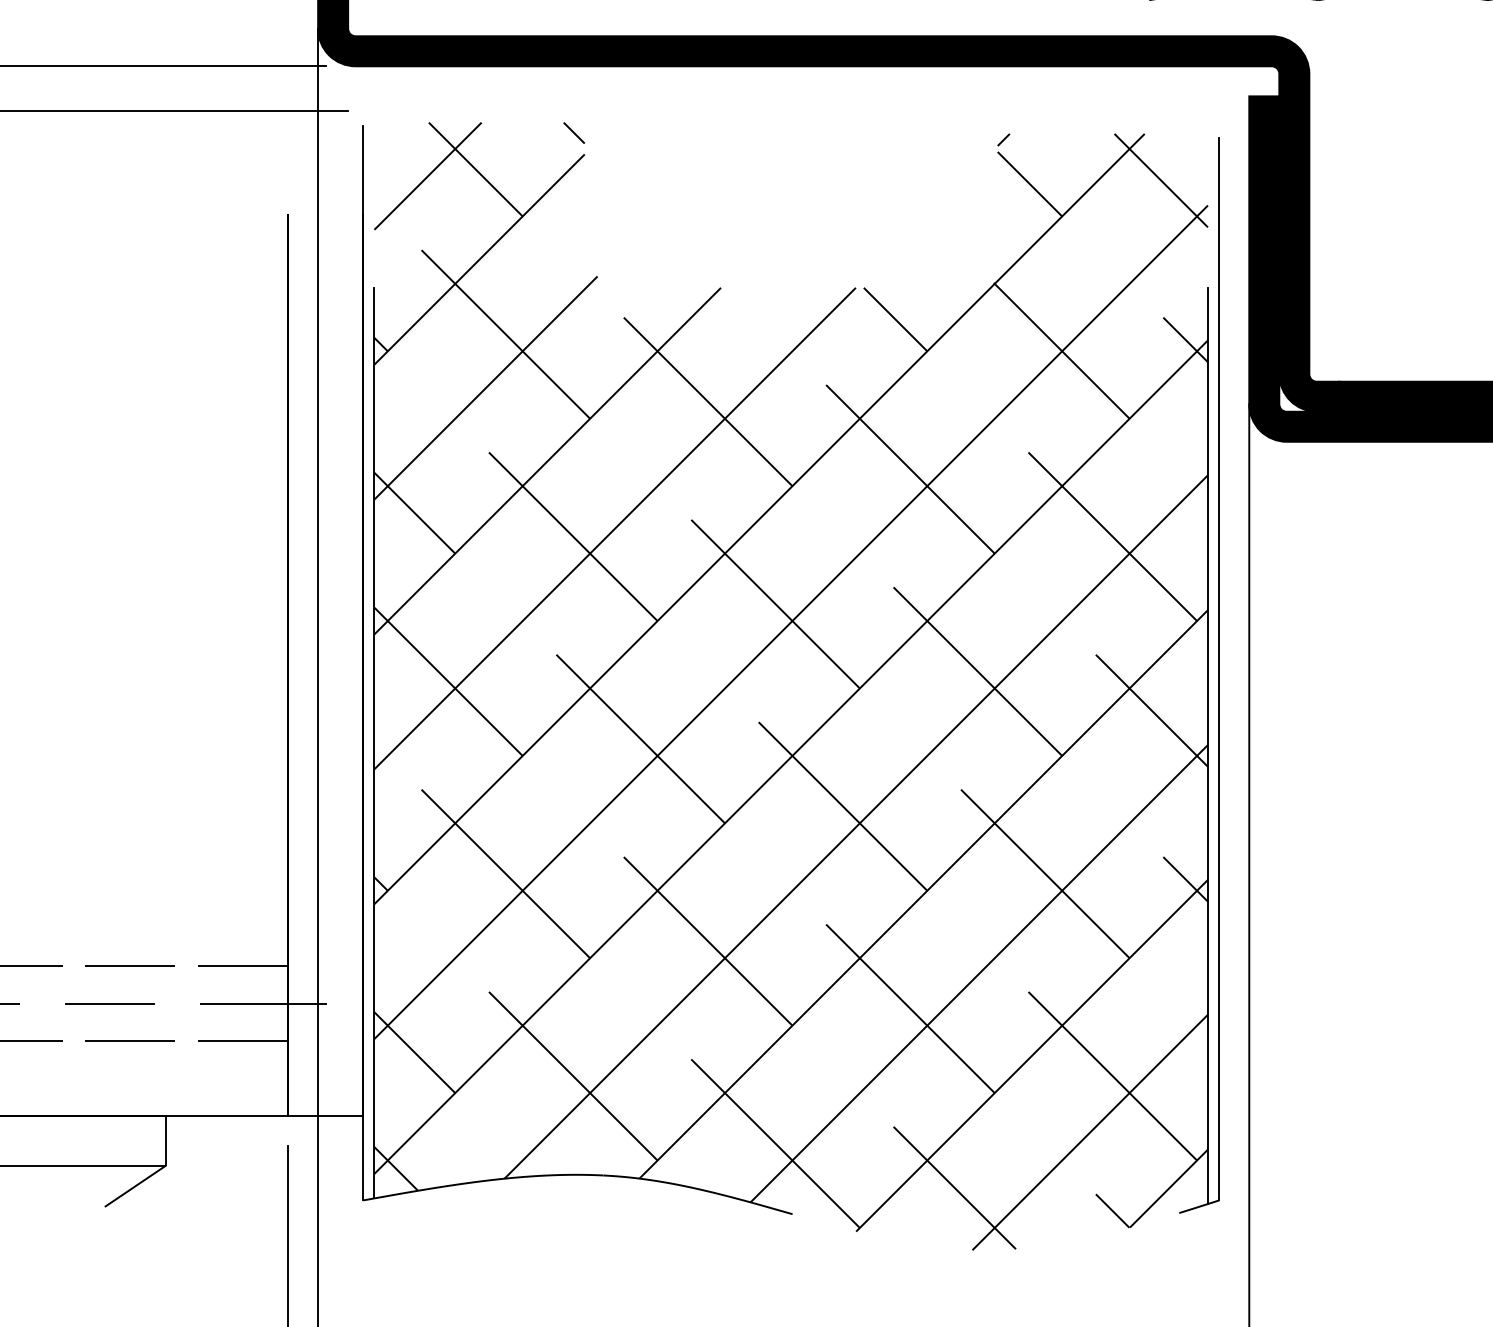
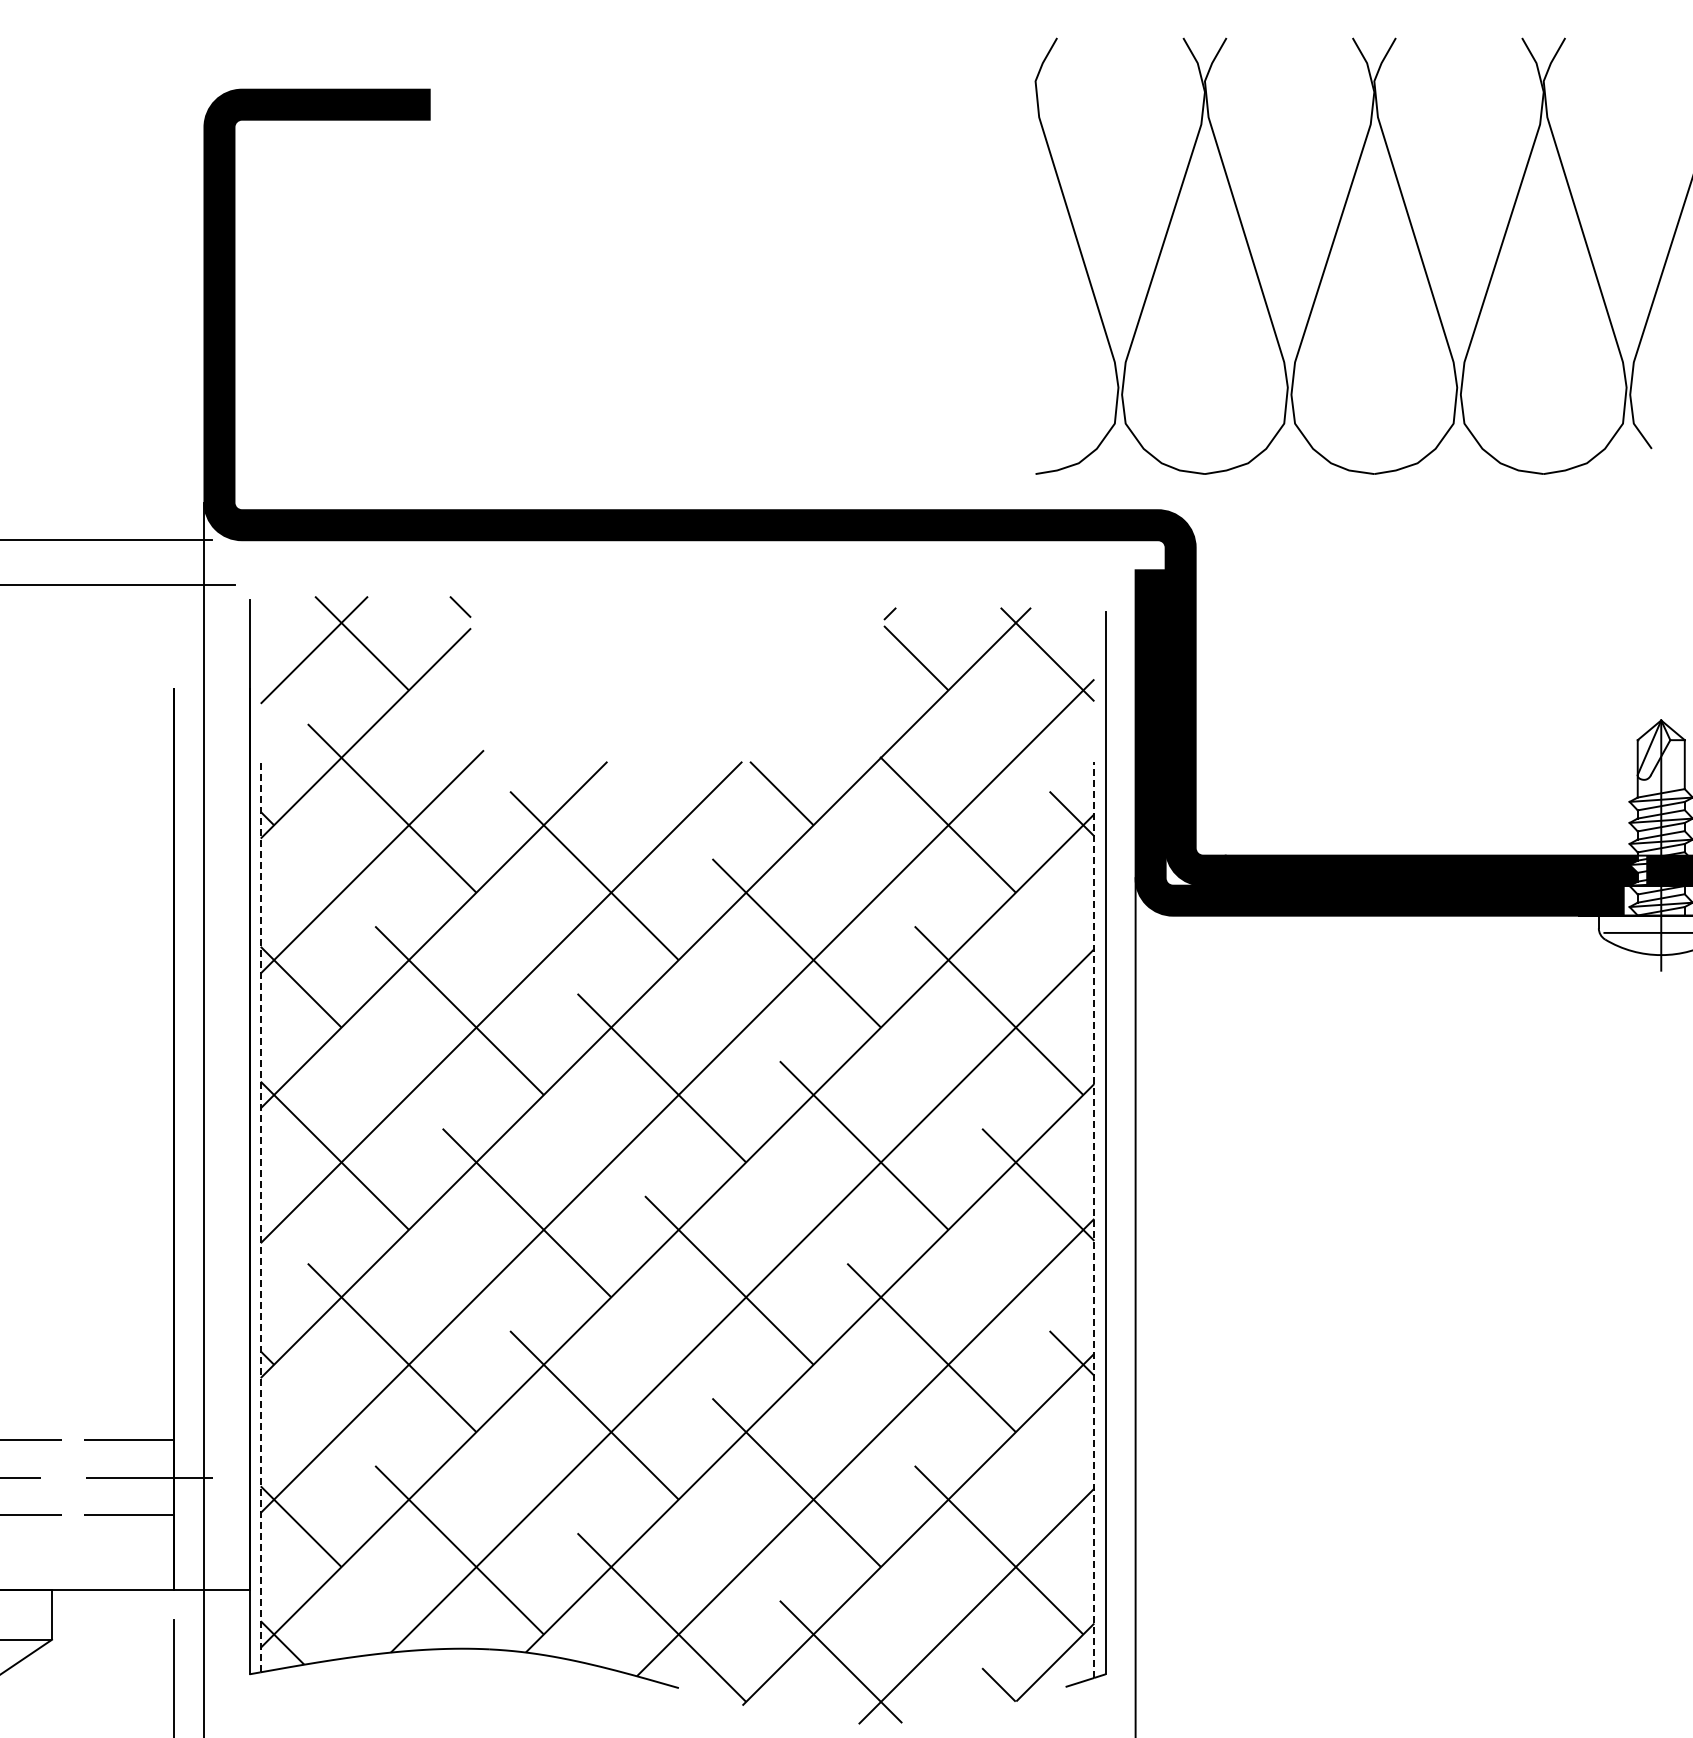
line: (374, 742) -> (260, 1216), solid -> dashed
line: (1208, 745) -> (1094, 1219), solid -> dashed

